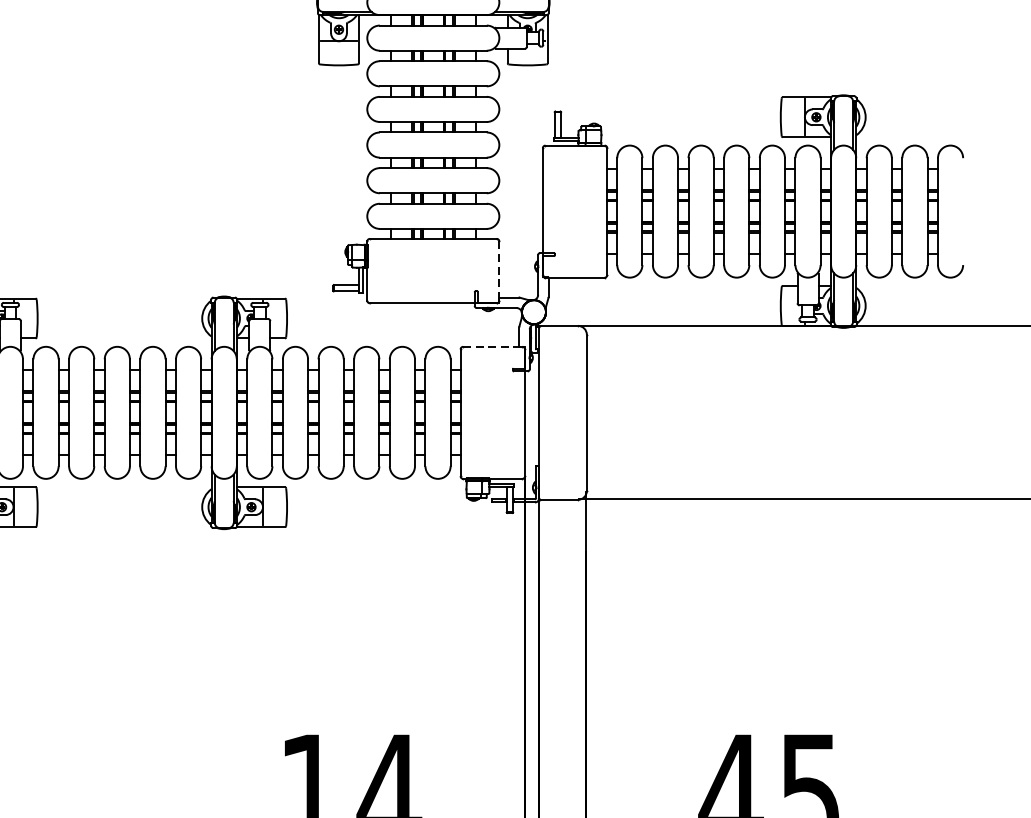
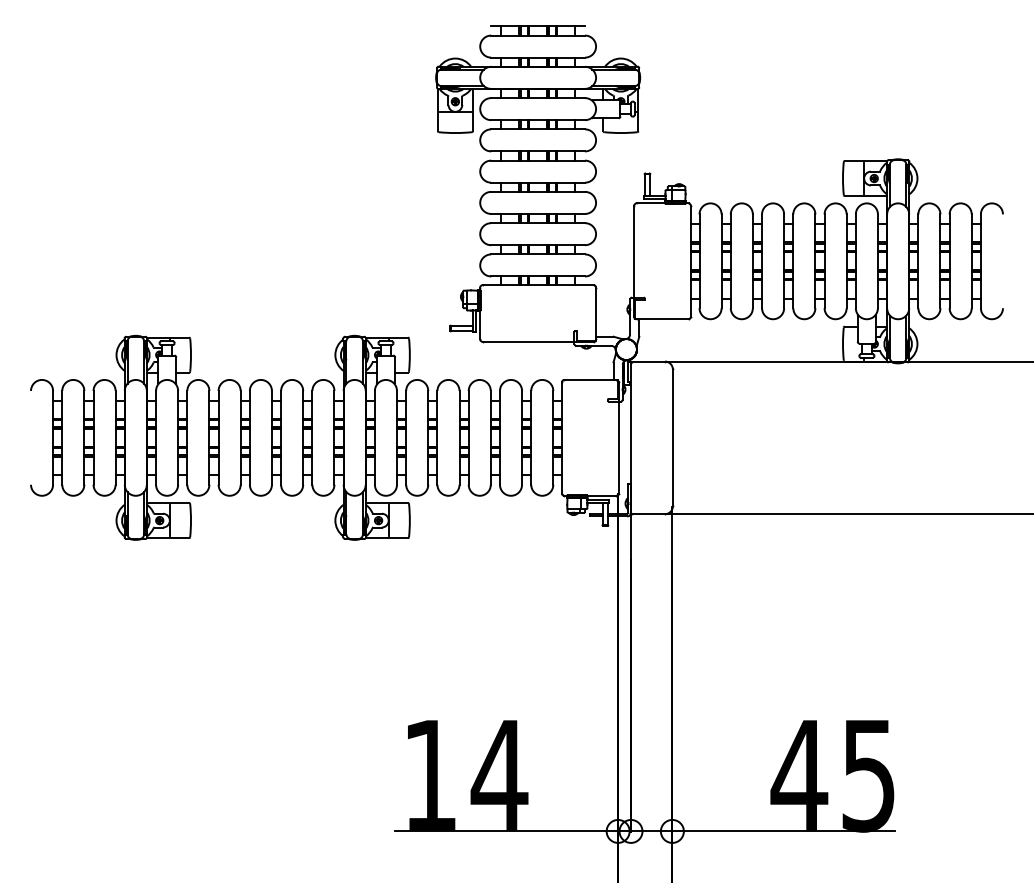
line: (499, 271) -> (596, 313), dashed -> solid
line: (493, 346) -> (590, 379), dashed -> solid

